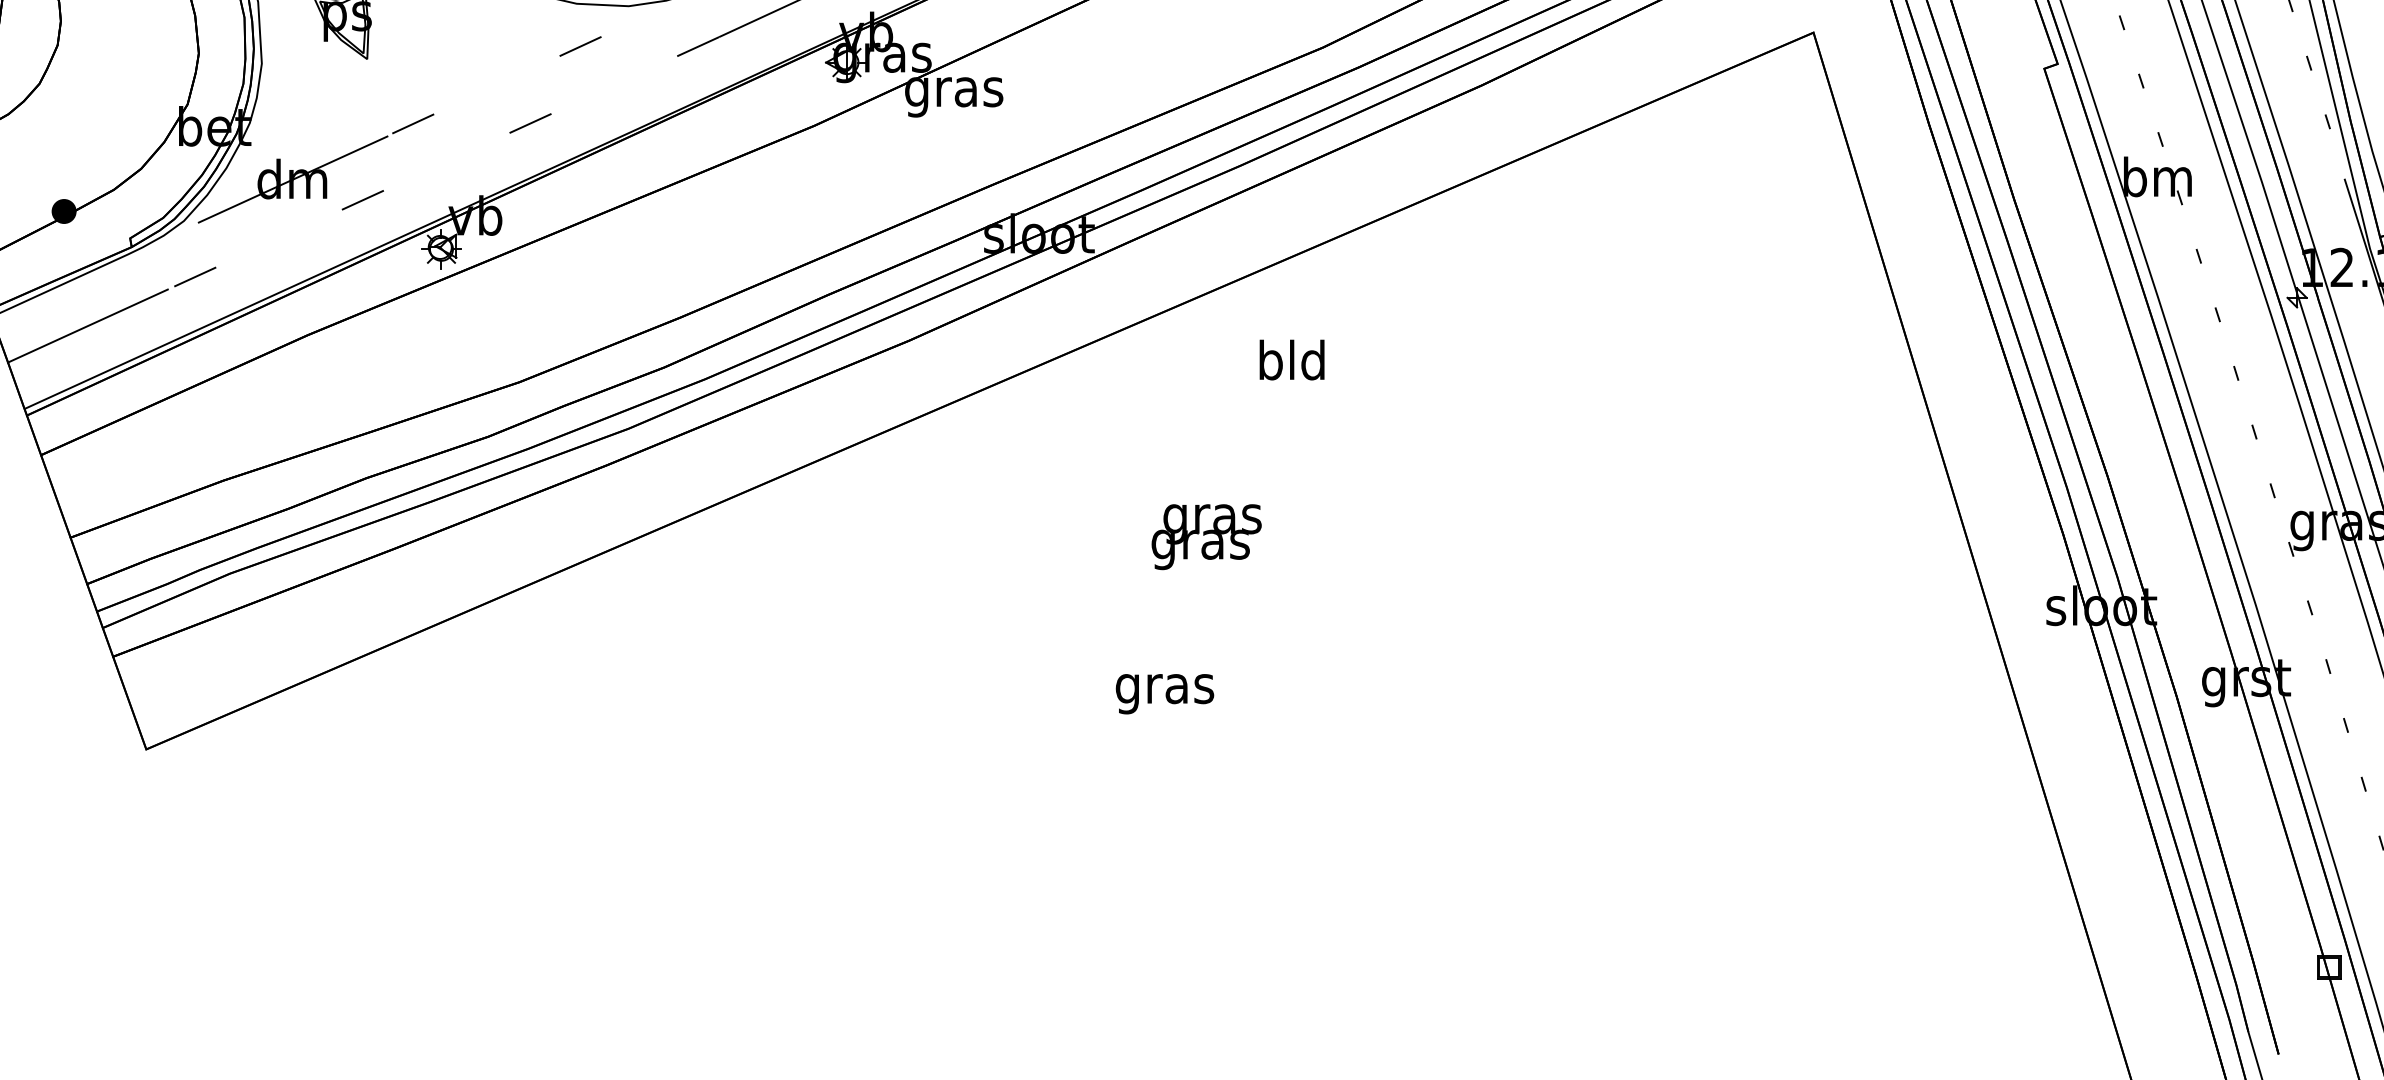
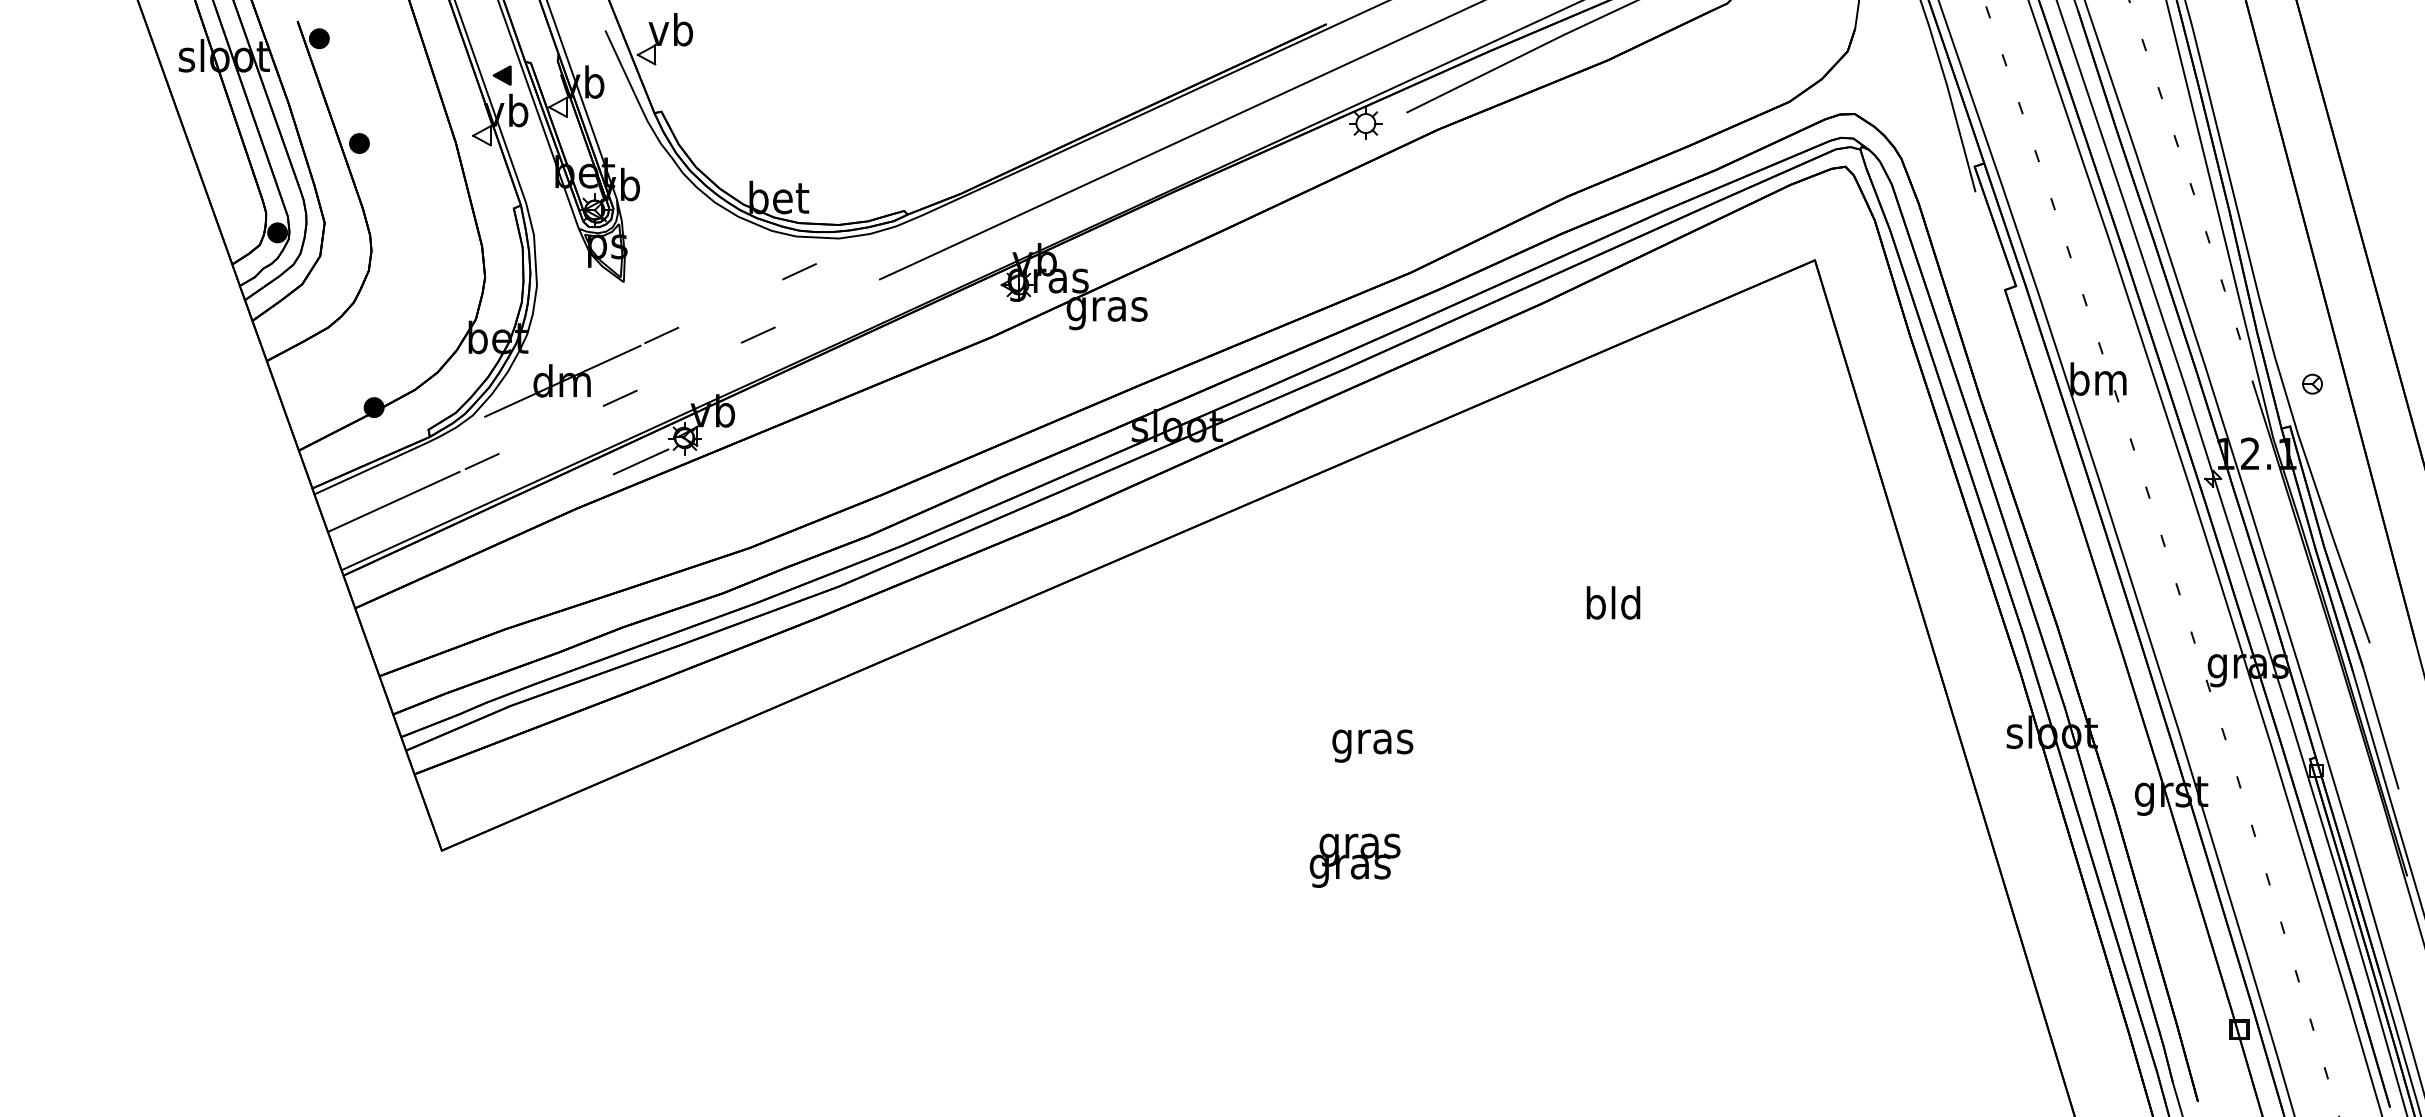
line: (387, 276) -> (640, 461), added
text: (1292, 359) -> (1613, 602), moved
text: (1205, 536) -> (1354, 860), moved
text: (1164, 693) -> (1372, 745), moved

